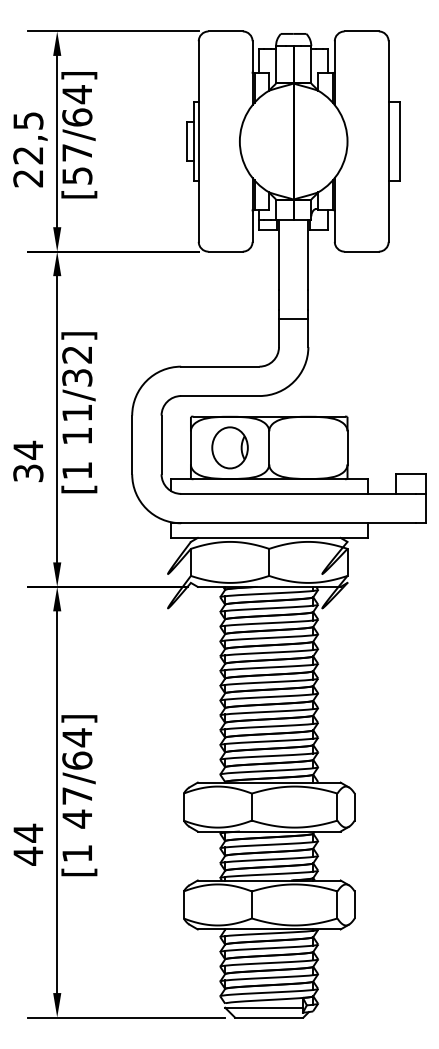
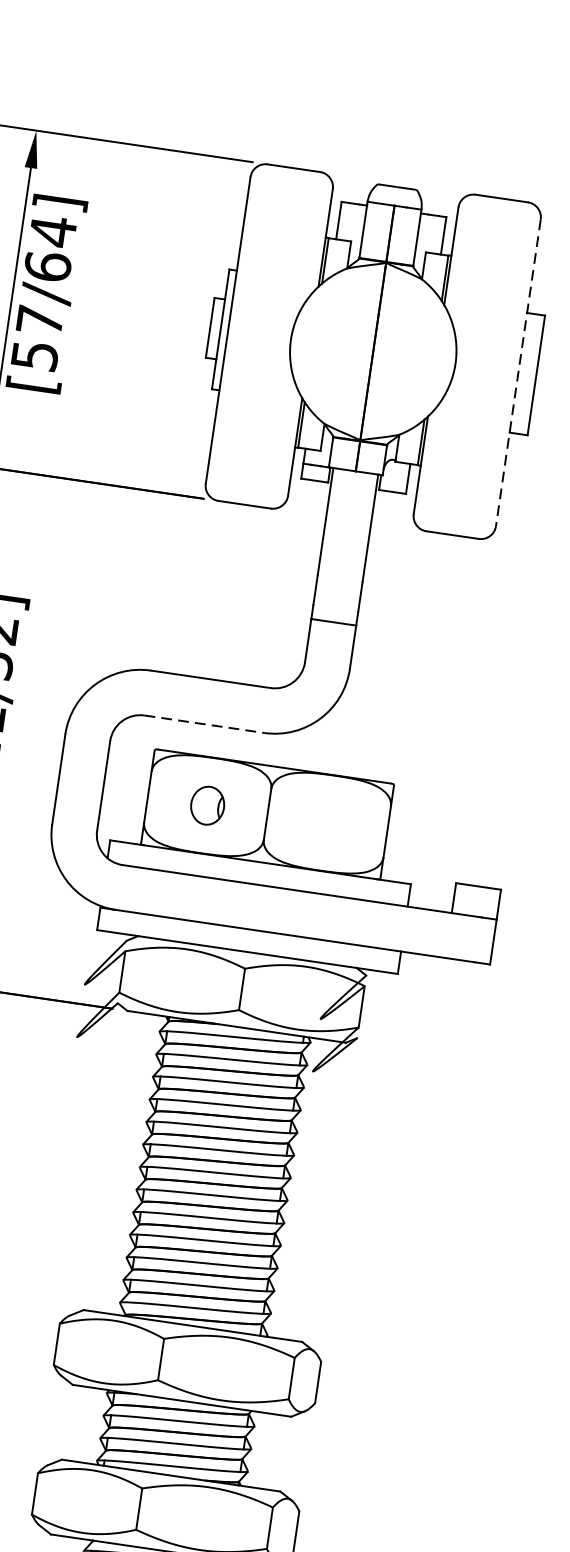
line: (388, 142) -> (517, 374), solid -> dashed
line: (220, 396) -> (204, 724), solid -> dashed
part: (229, 447) -> (206, 804), size x0.6

